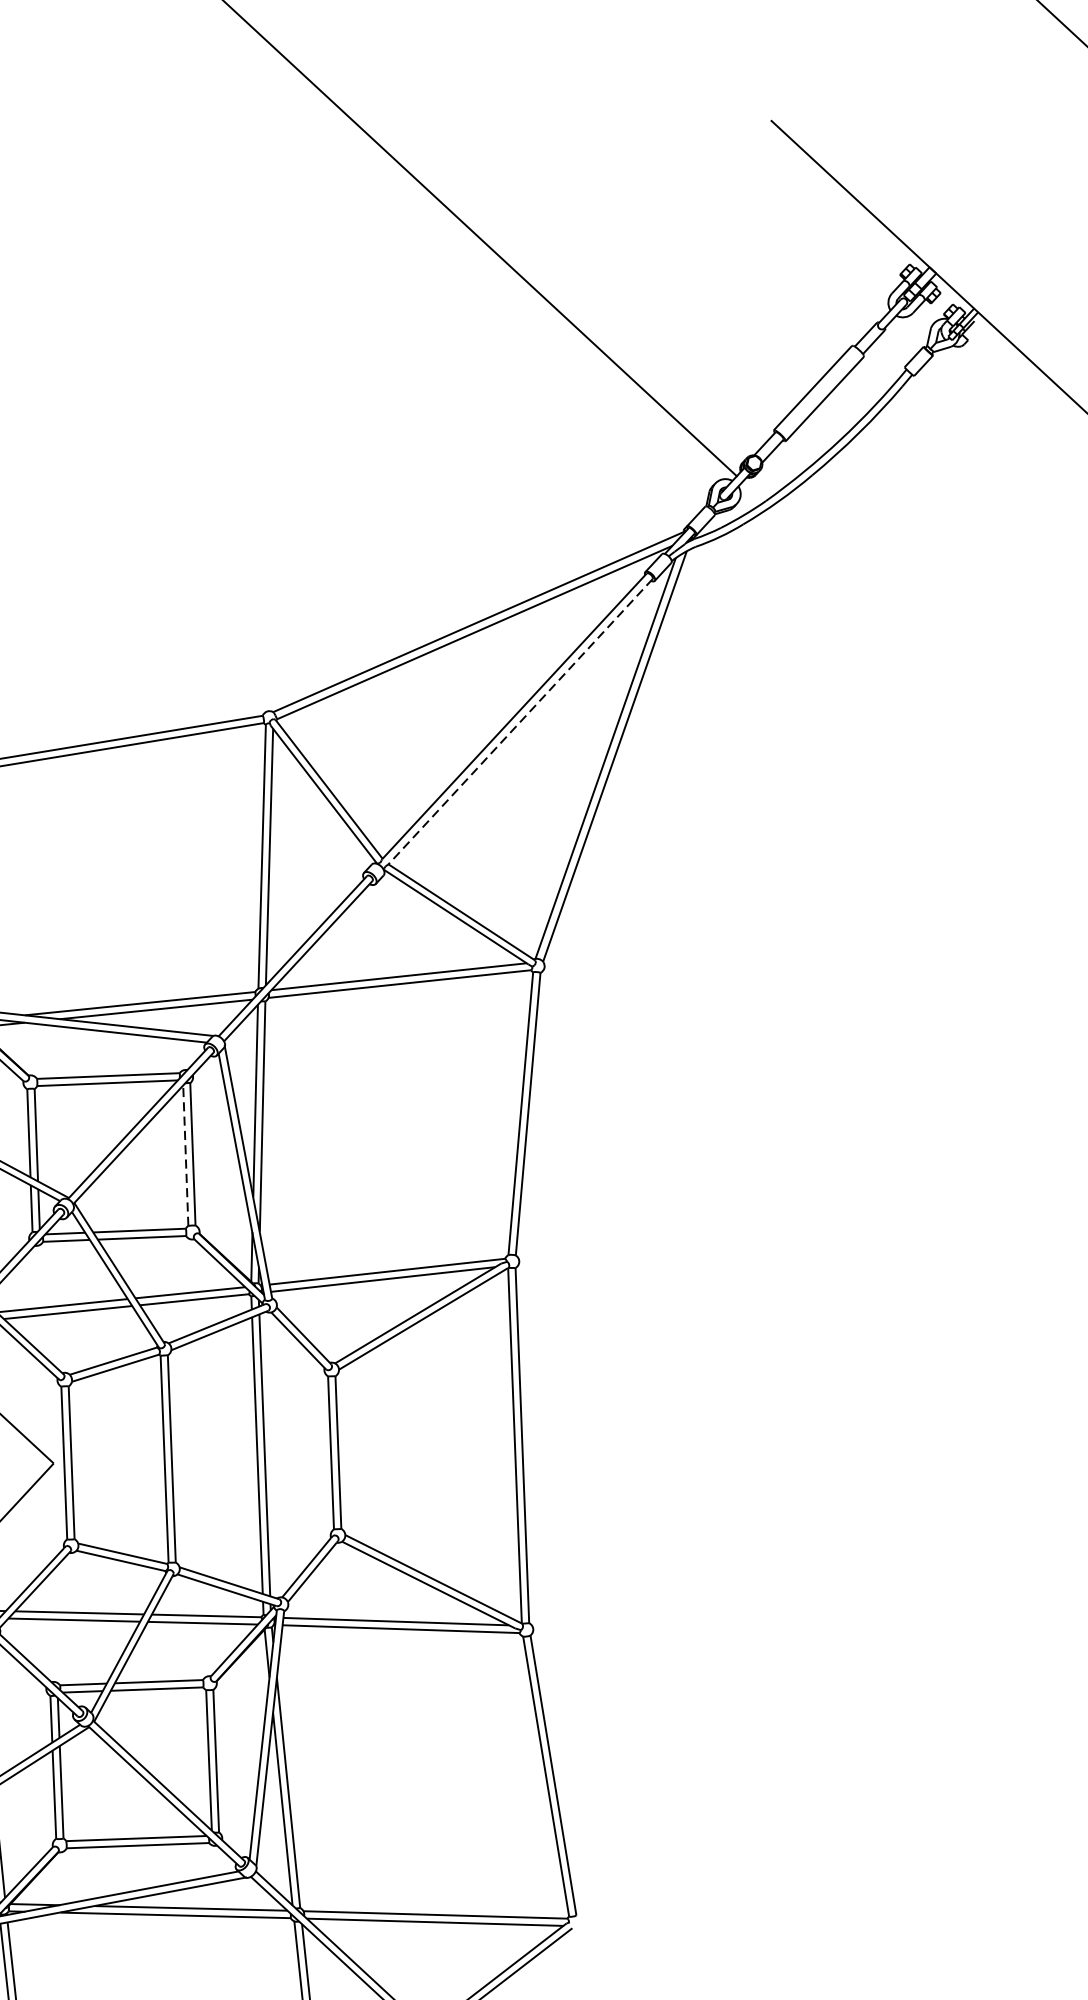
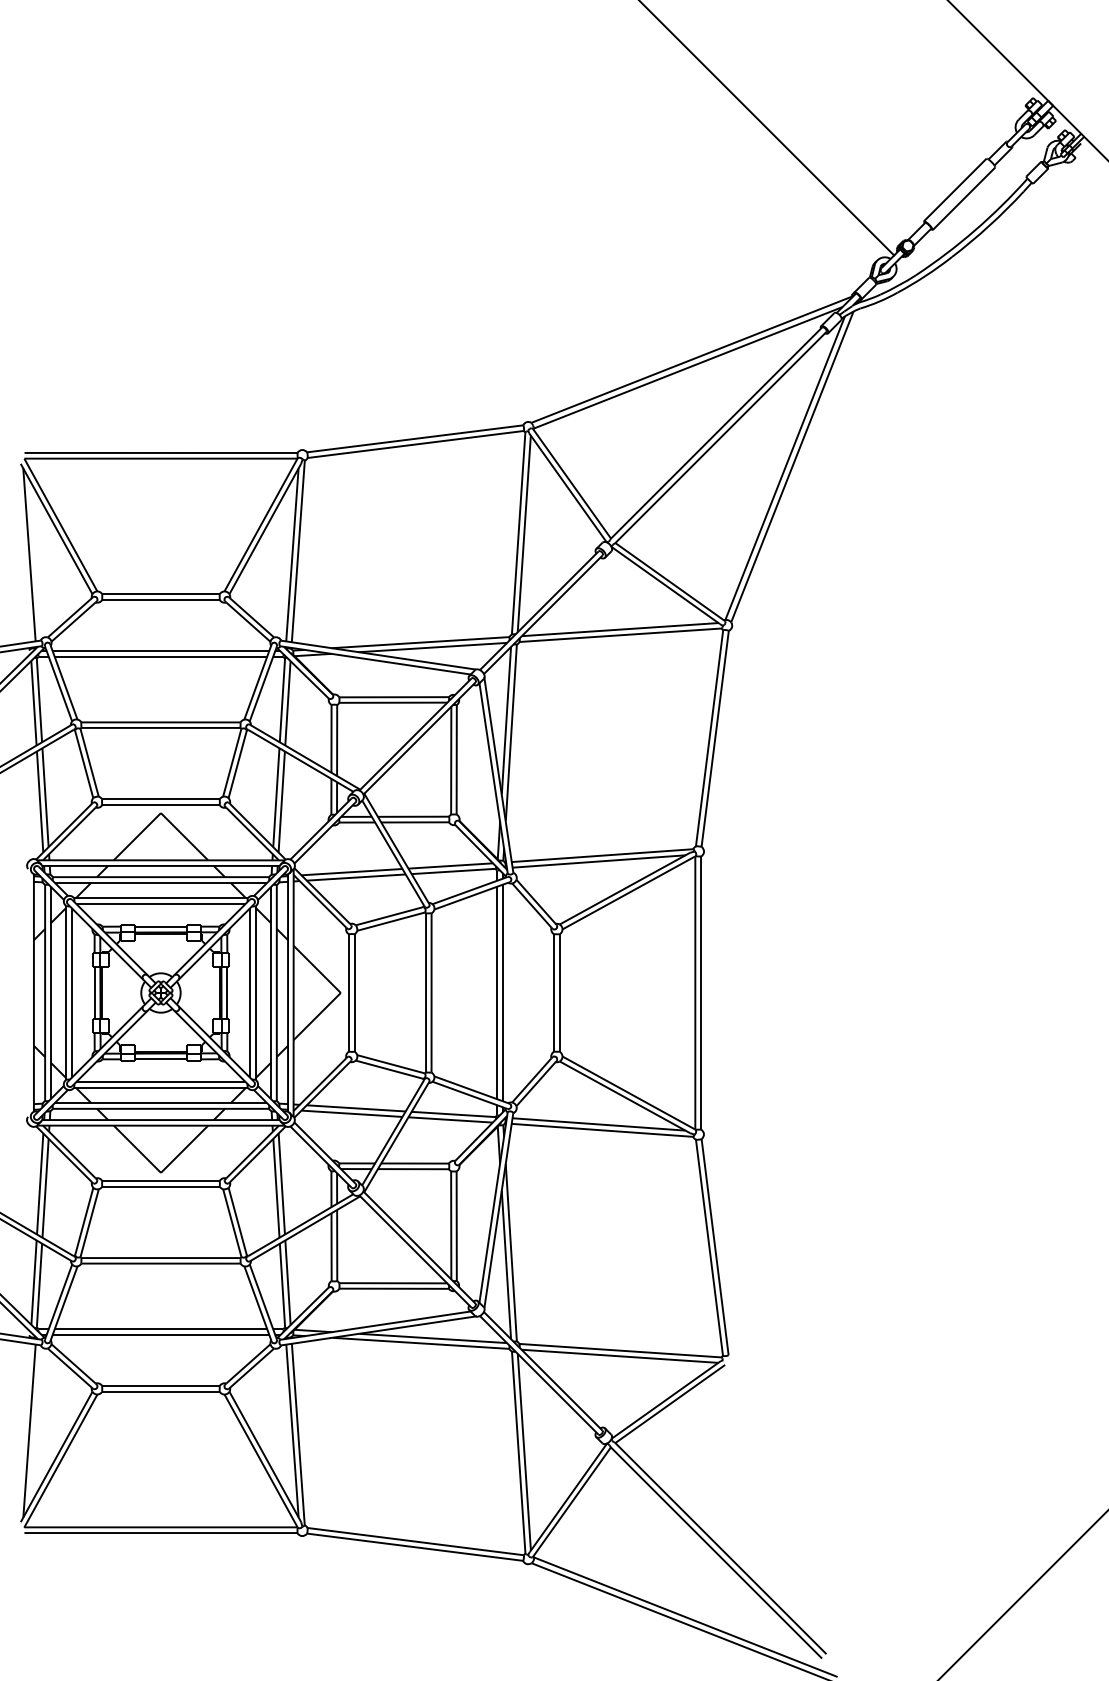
line: (519, 721) -> (720, 437), dashed -> solid
line: (186, 1155) -> (451, 760), dashed -> solid

